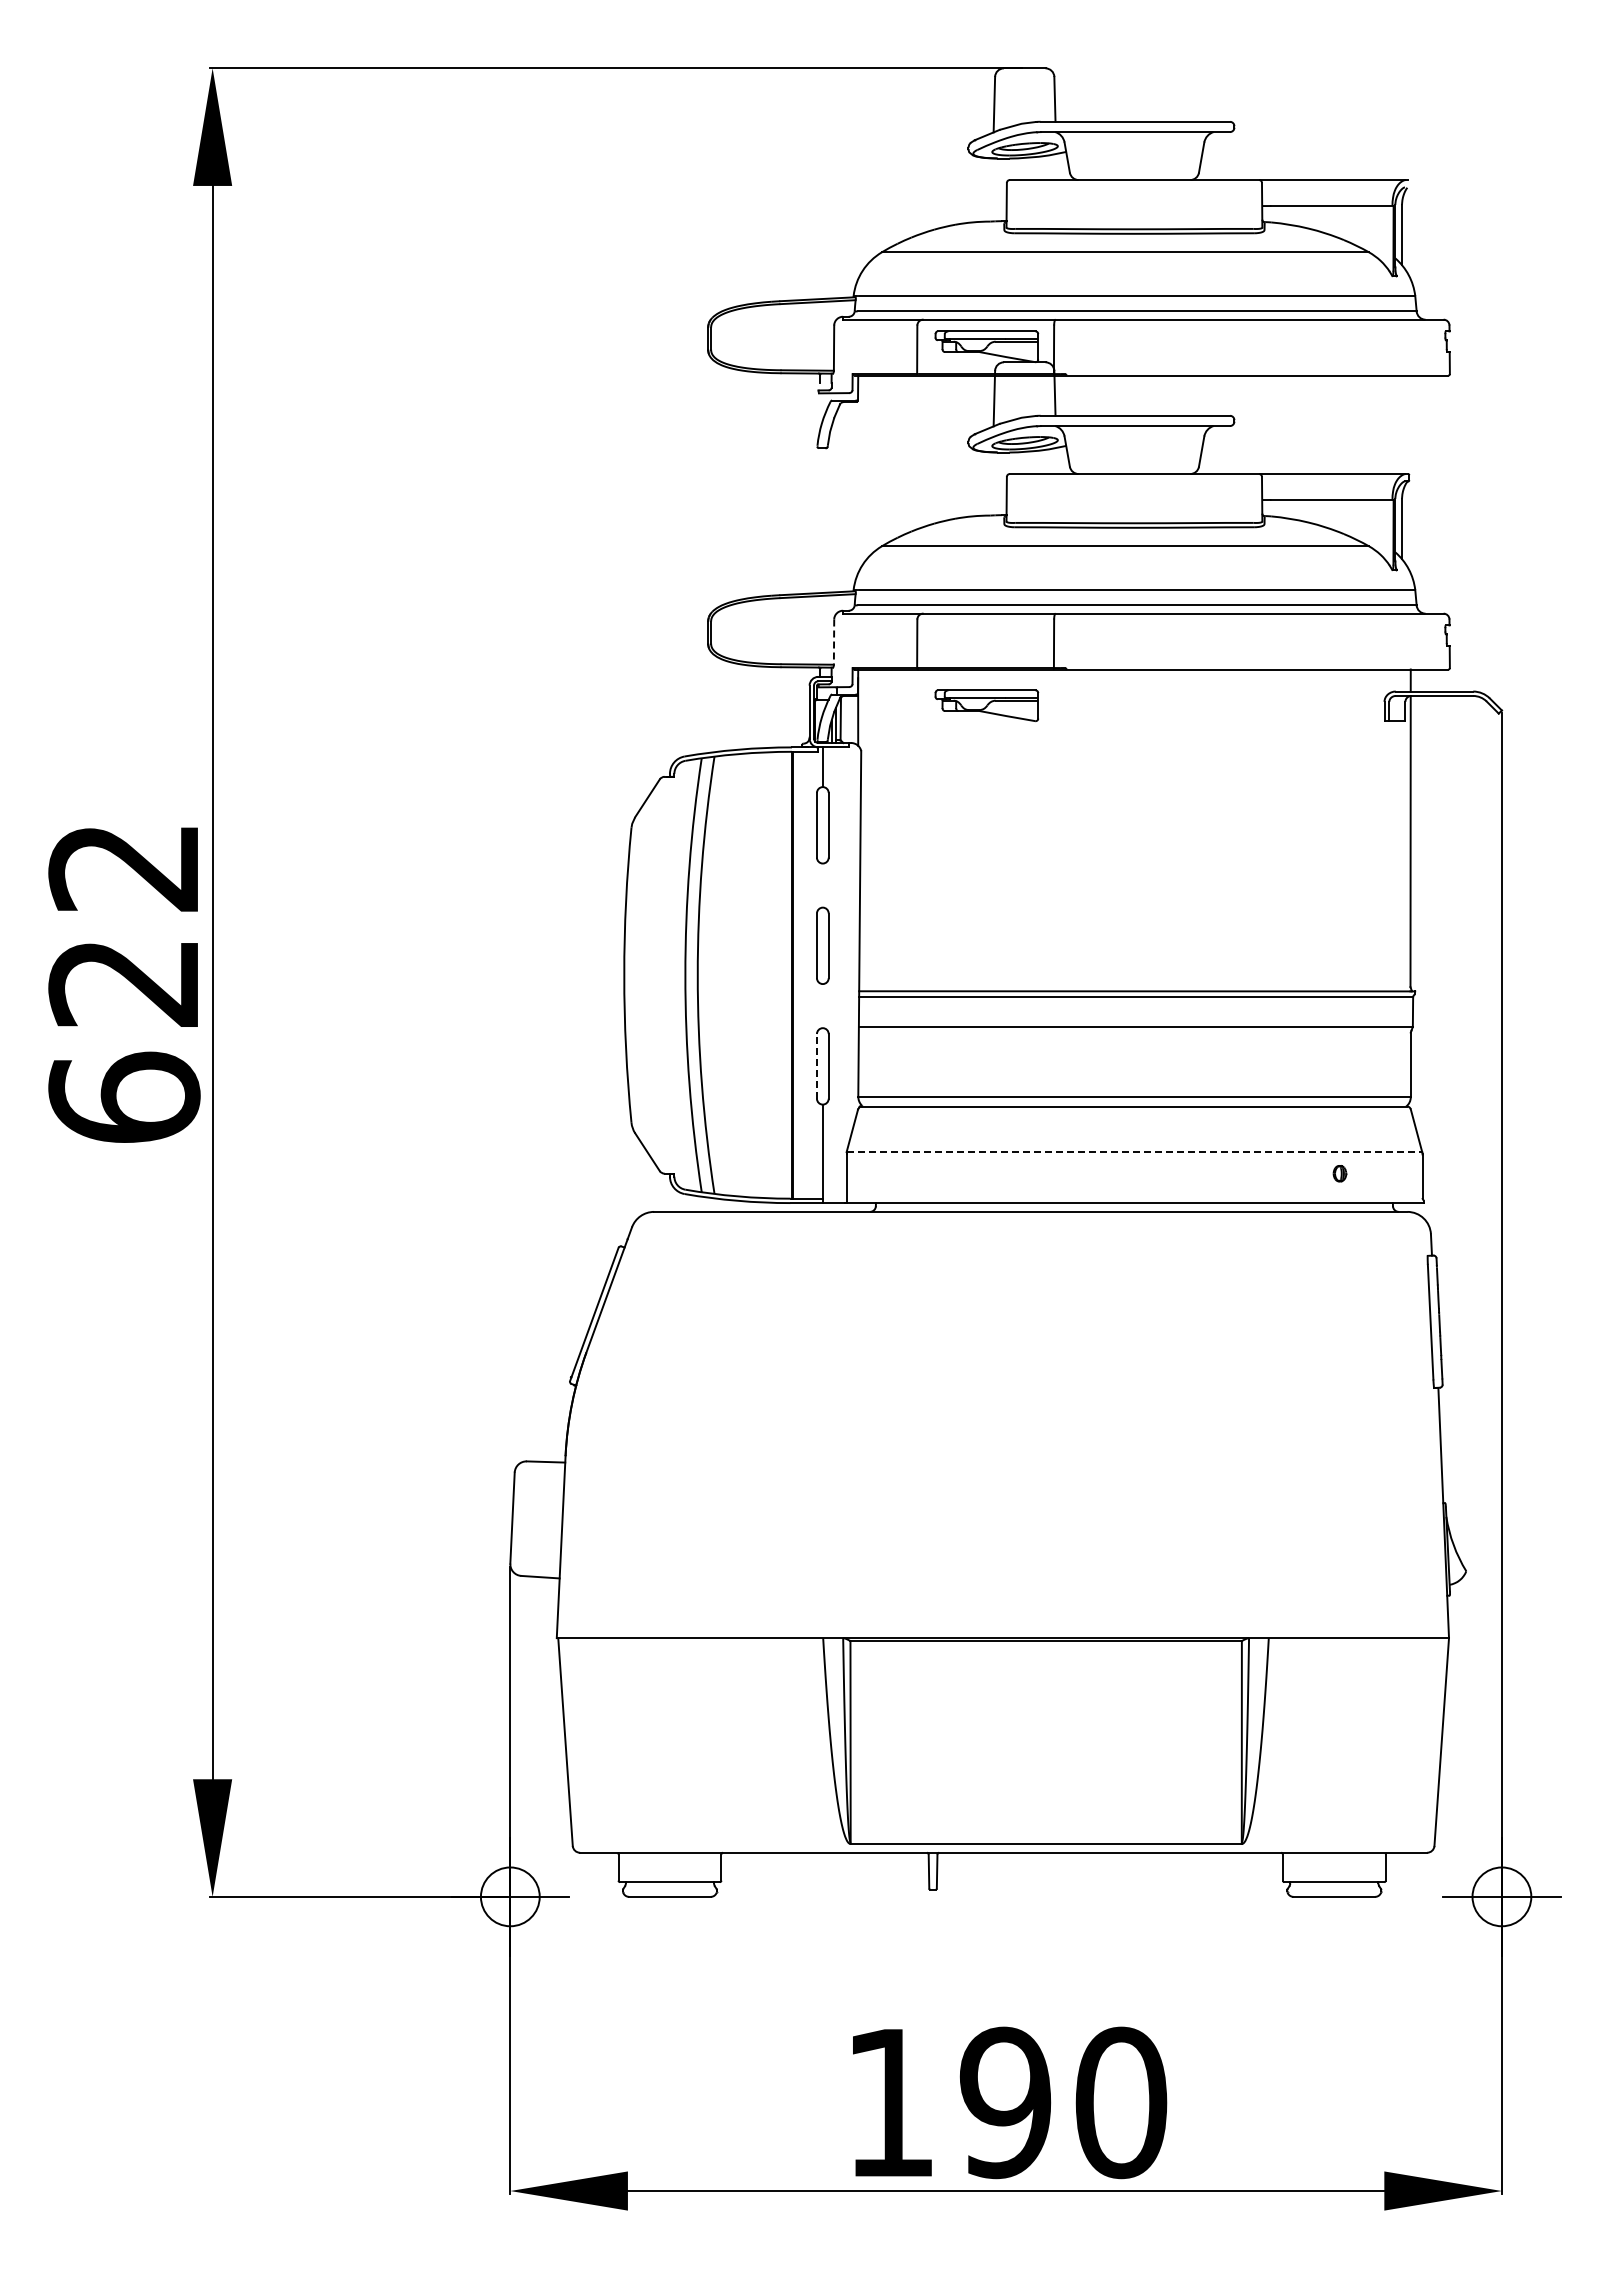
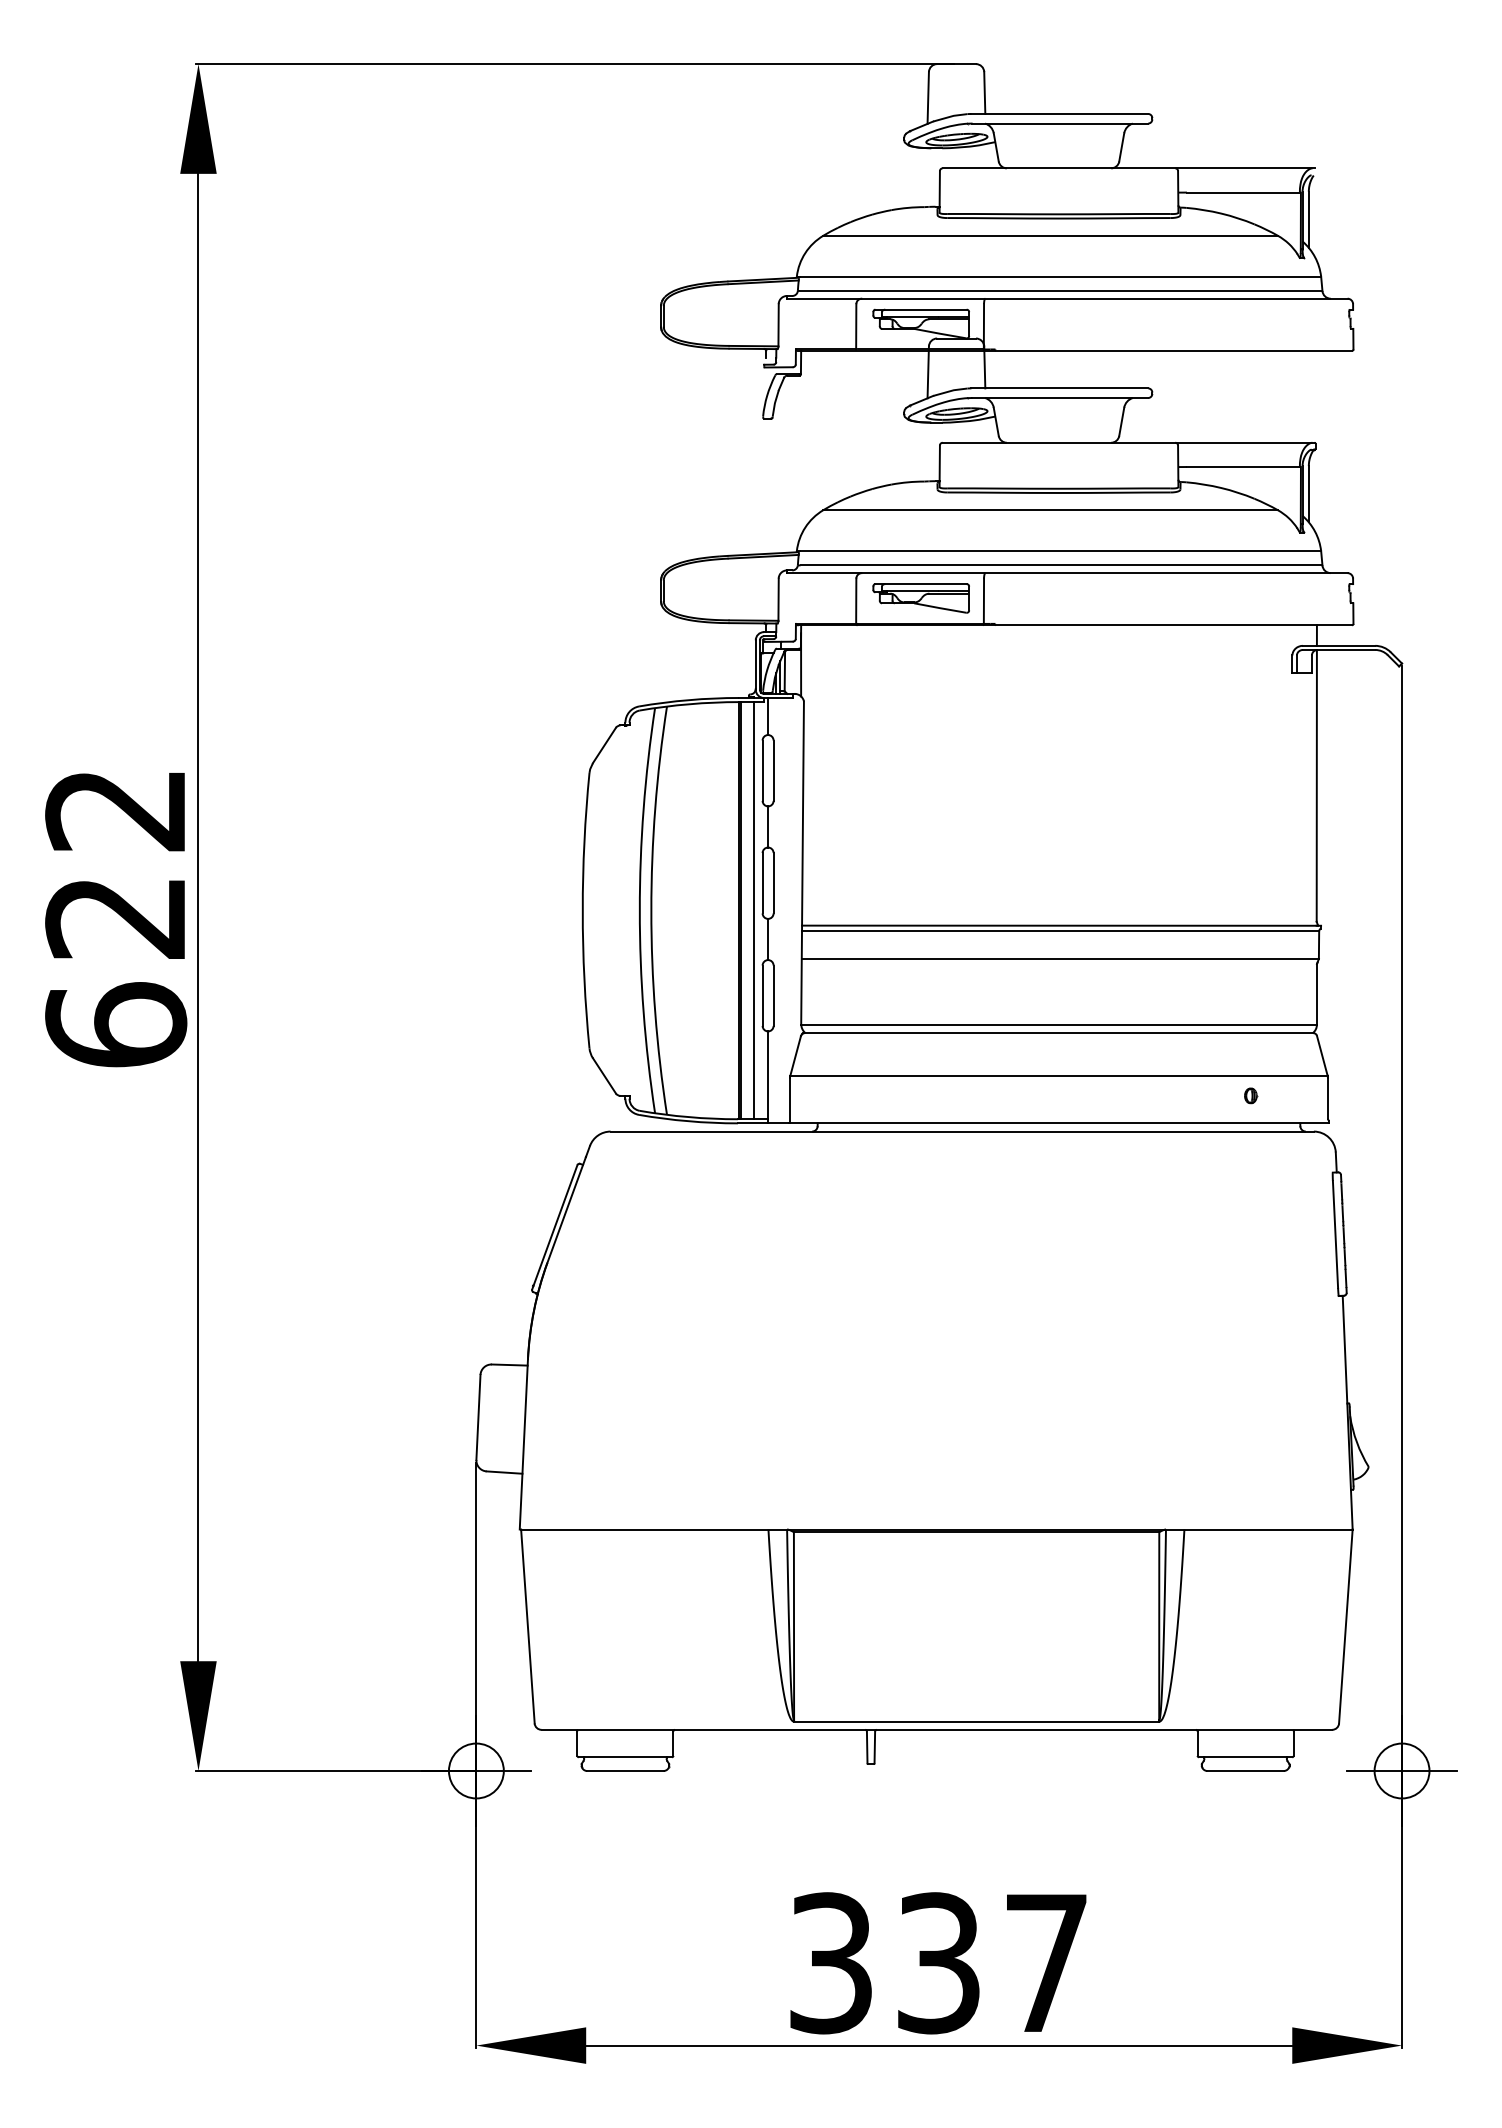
line: (834, 642) -> (779, 600), dashed -> solid
part: (986, 705) -> (920, 598), moved
line: (822, 885) -> (767, 826), added
line: (807, 974) -> (753, 909), added
line: (822, 1006) -> (767, 939), added
line: (816, 1065) -> (762, 994), dashed -> solid
line: (1134, 1152) -> (1059, 1076), dashed -> solid
text: (1006, 2102) -> (939, 1962), 190 -> 337

